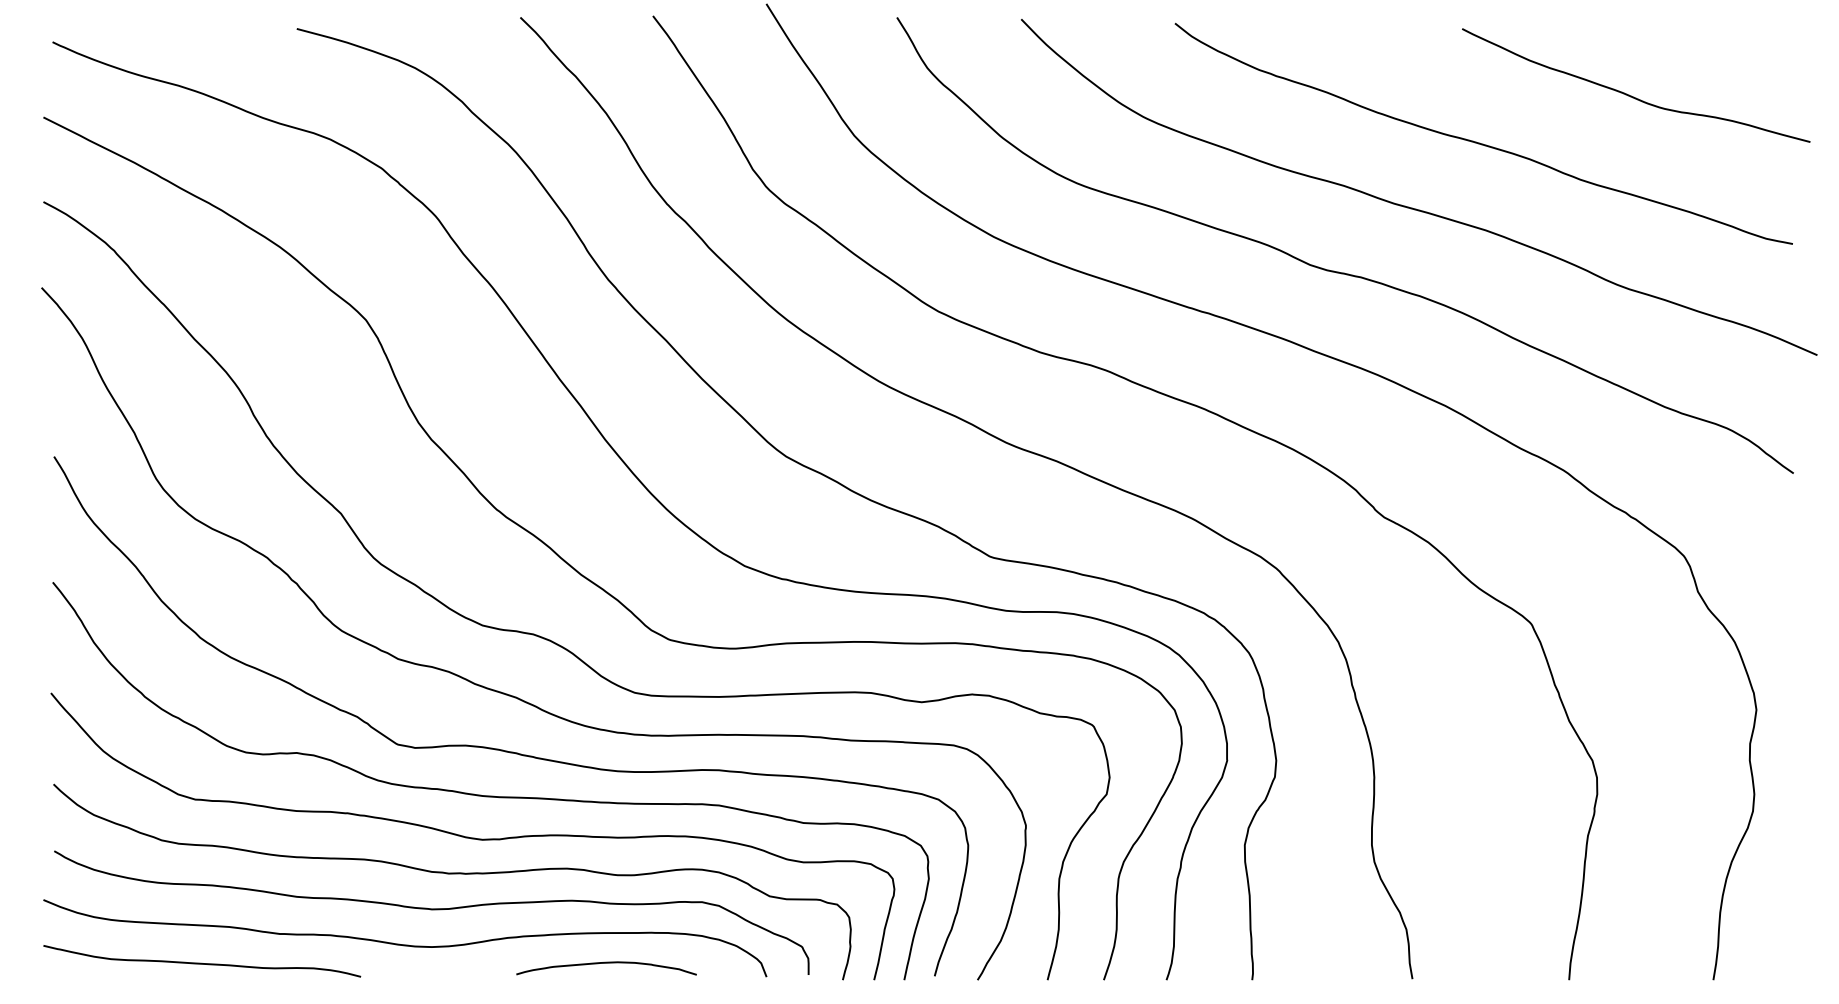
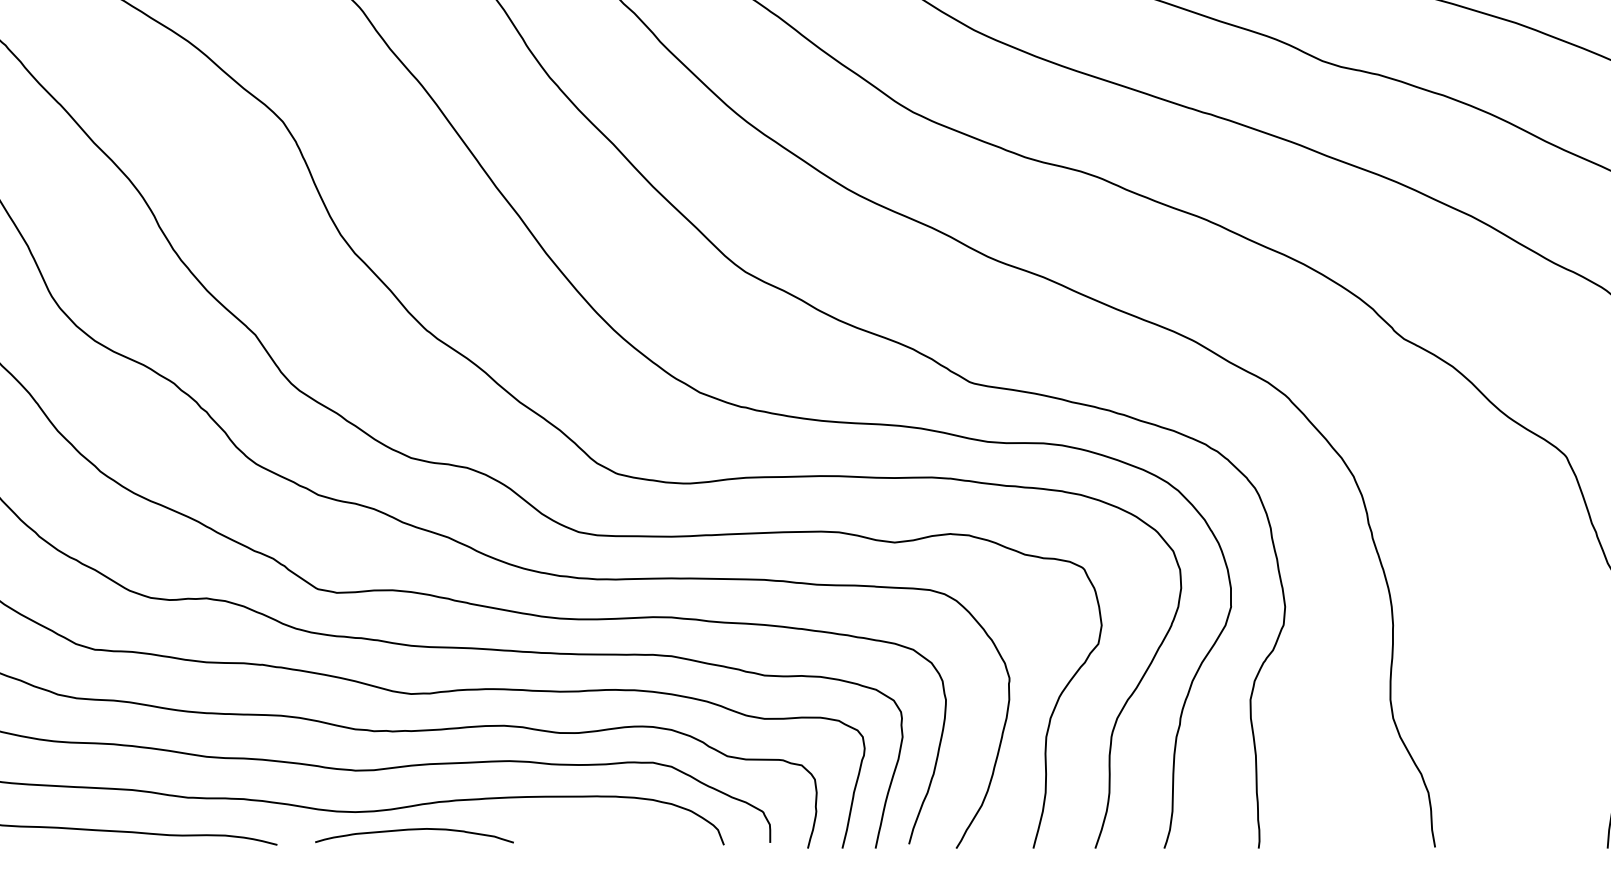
curve: (606, 963) -> (414, 830), moved

